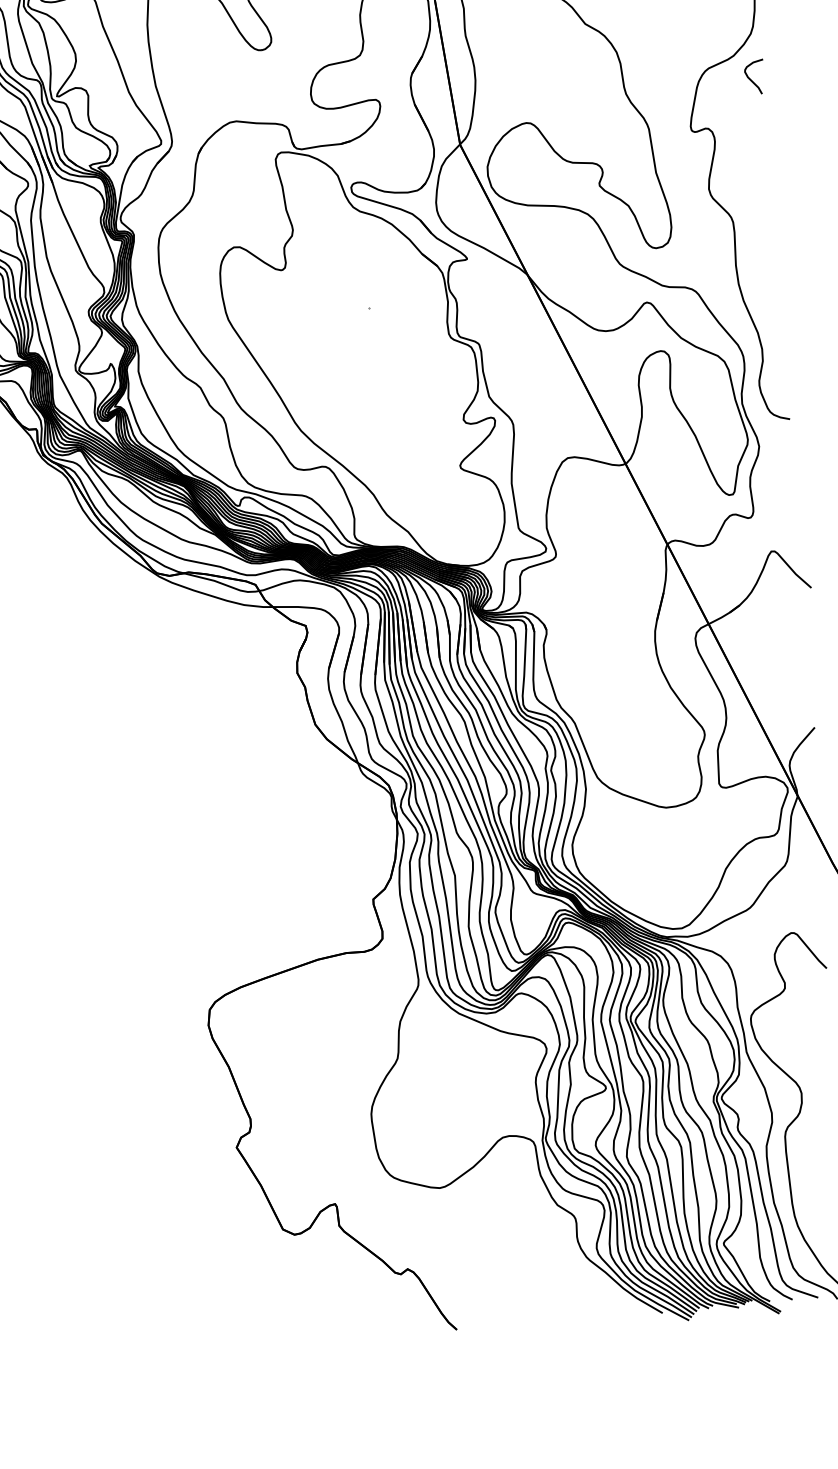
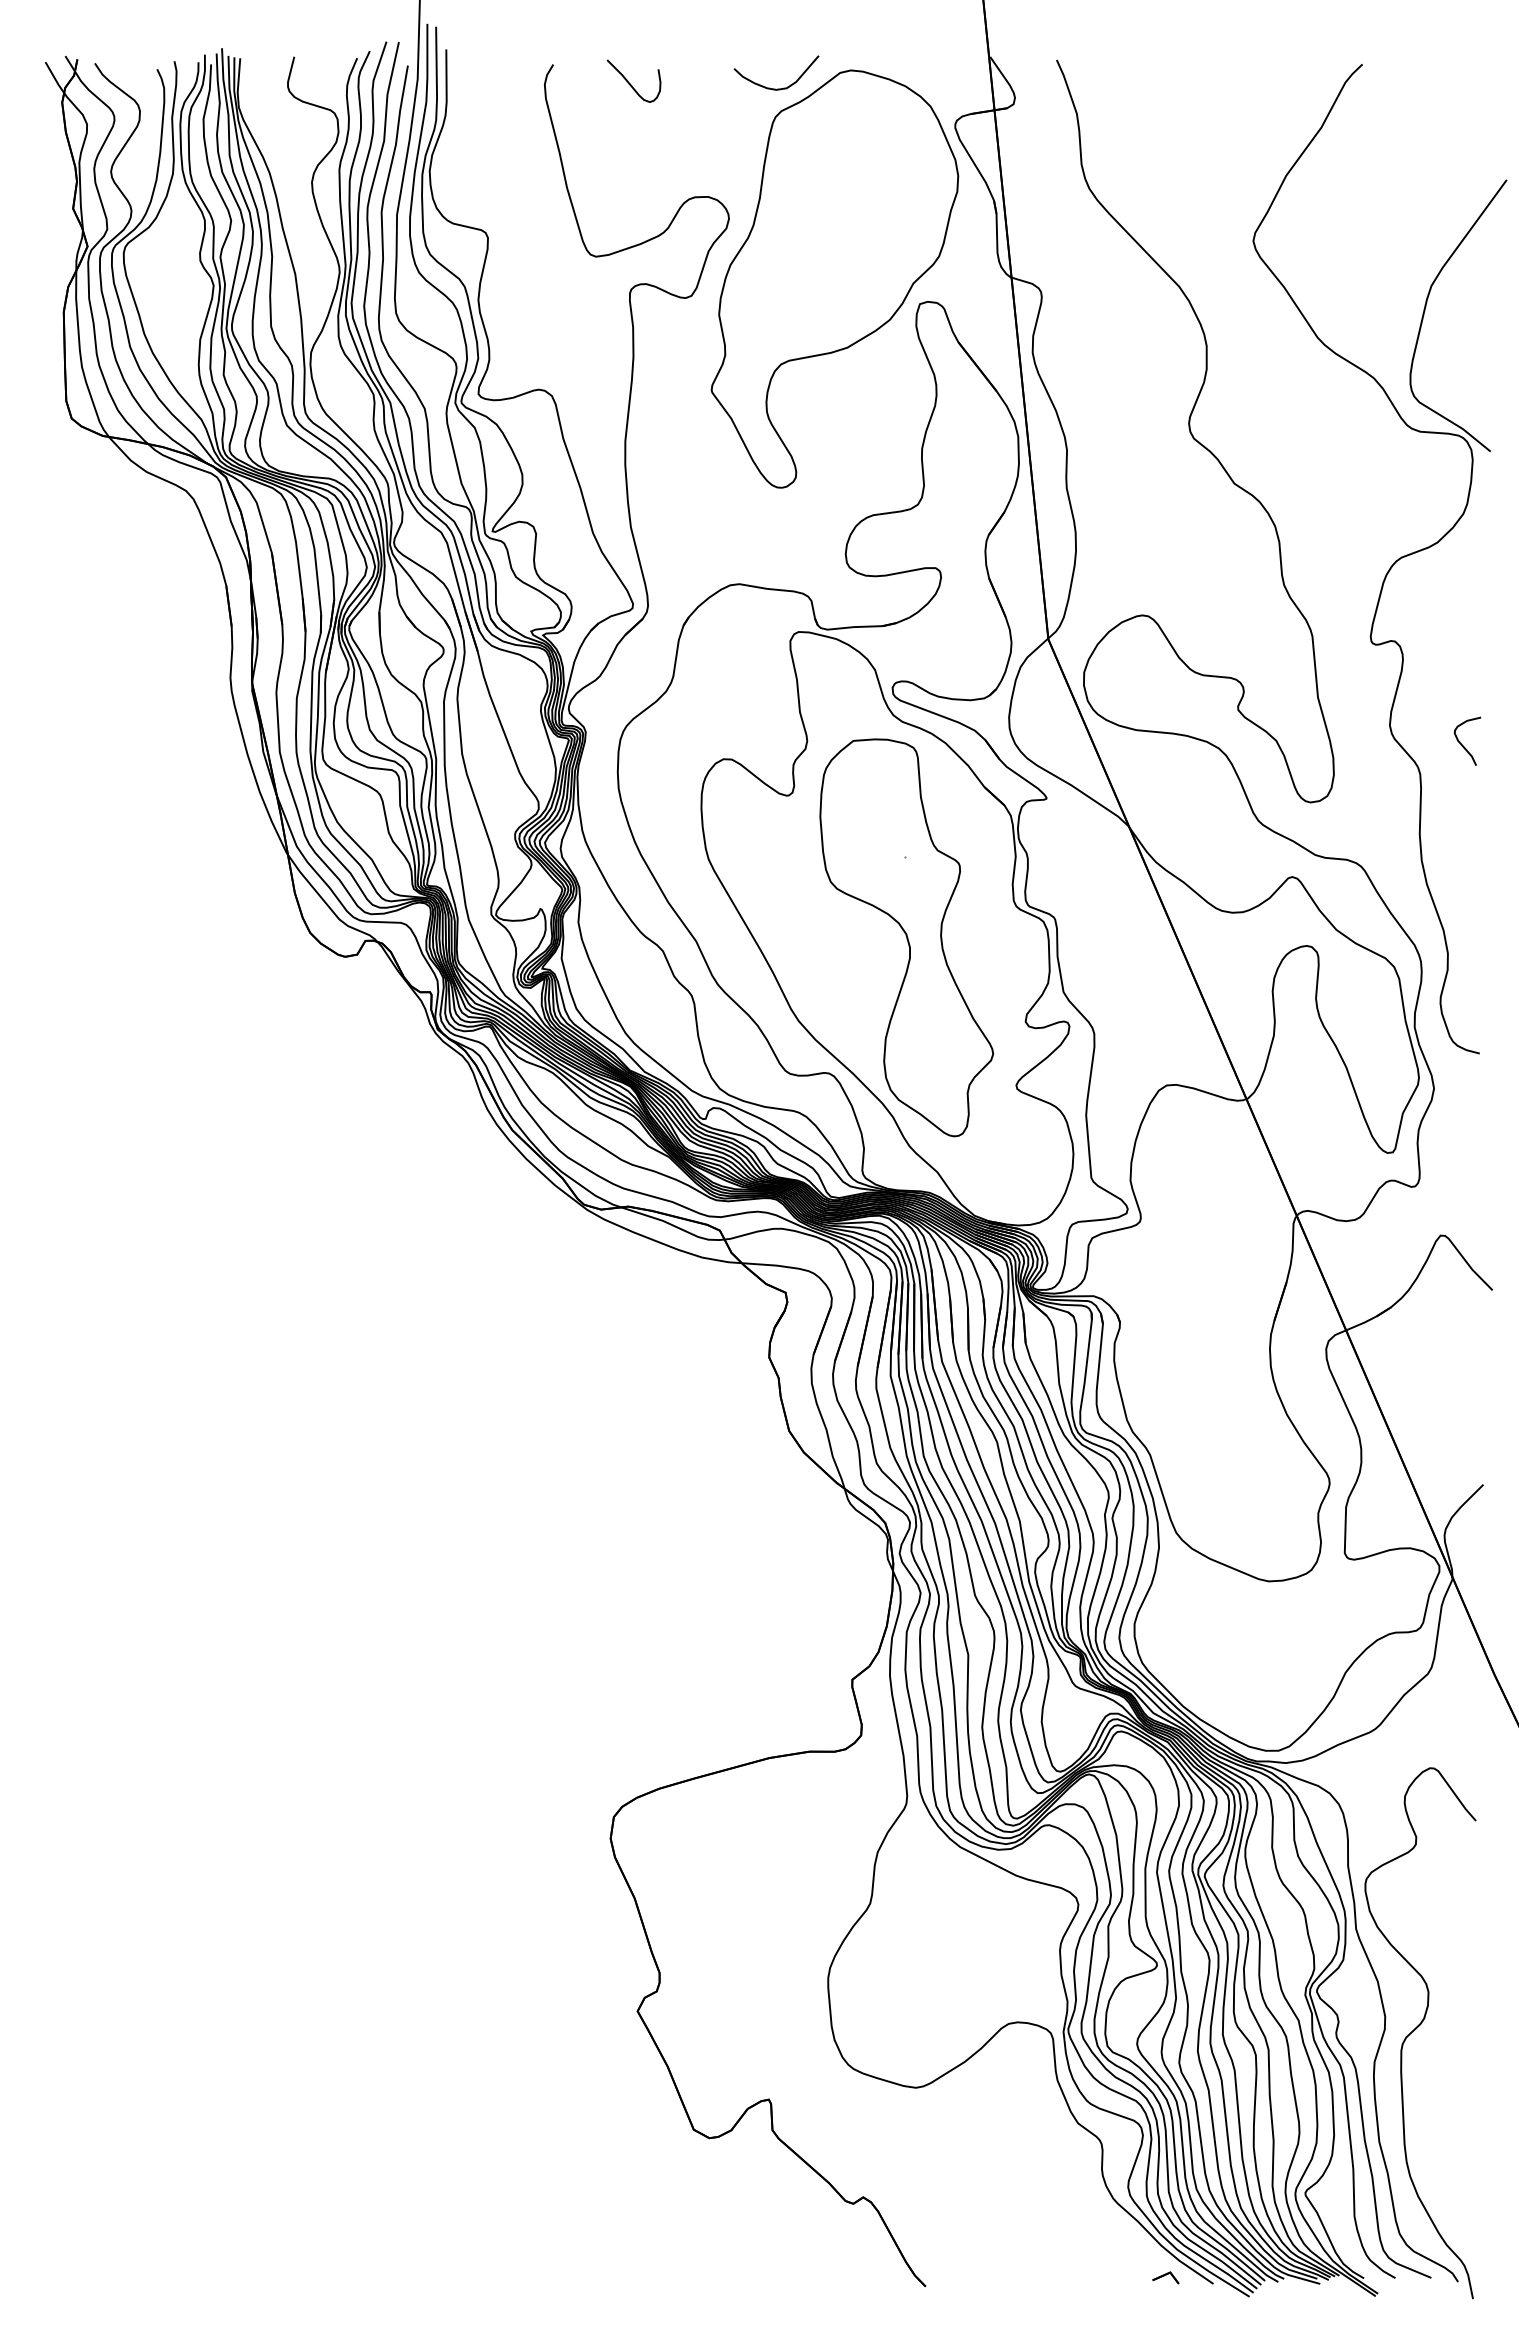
curve: (751, 79) -> (1462, 744), moved
part: (374, 365) -> (906, 937), added
part: (628, 1311) -> (1165, 2277), added

